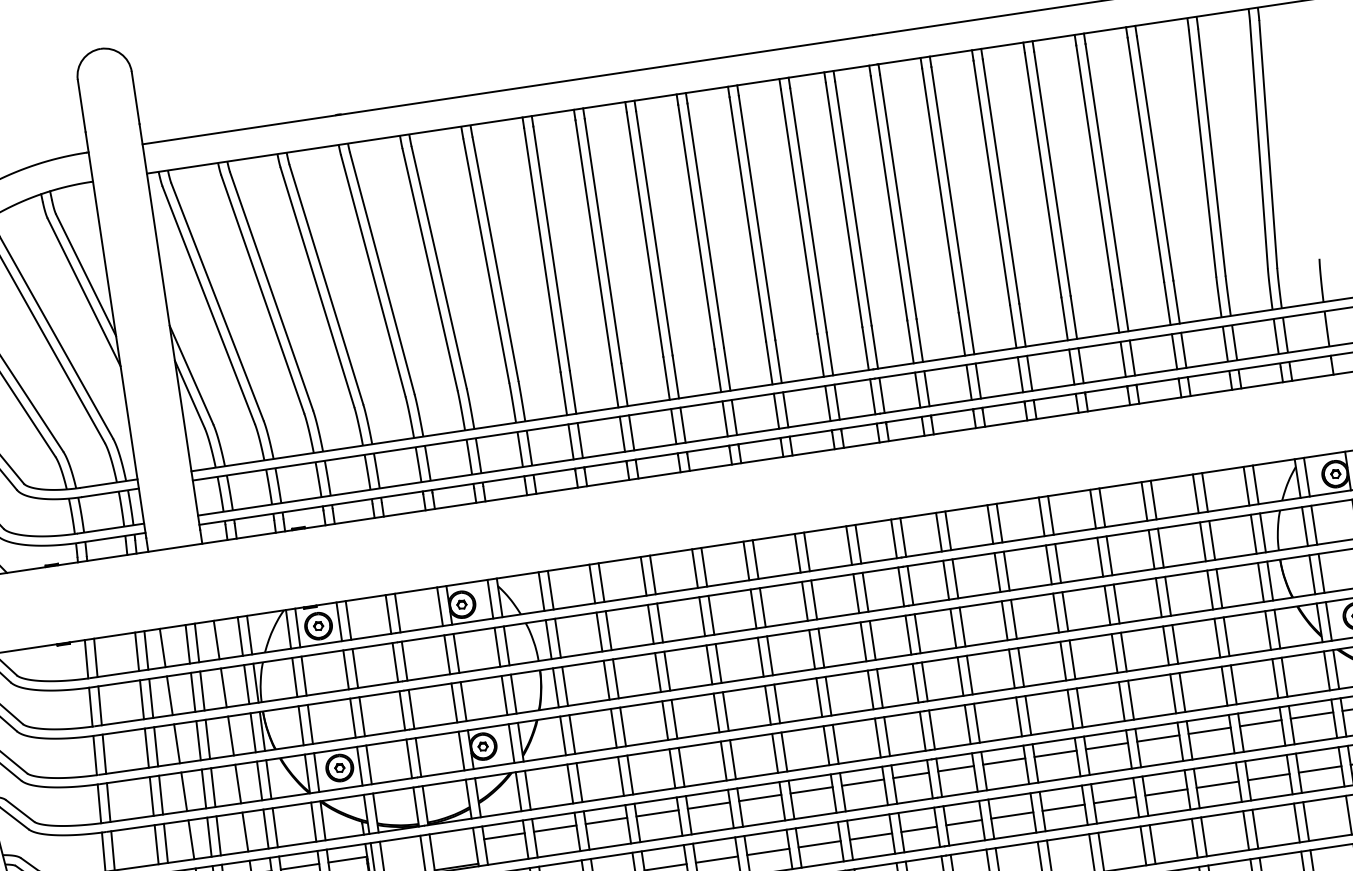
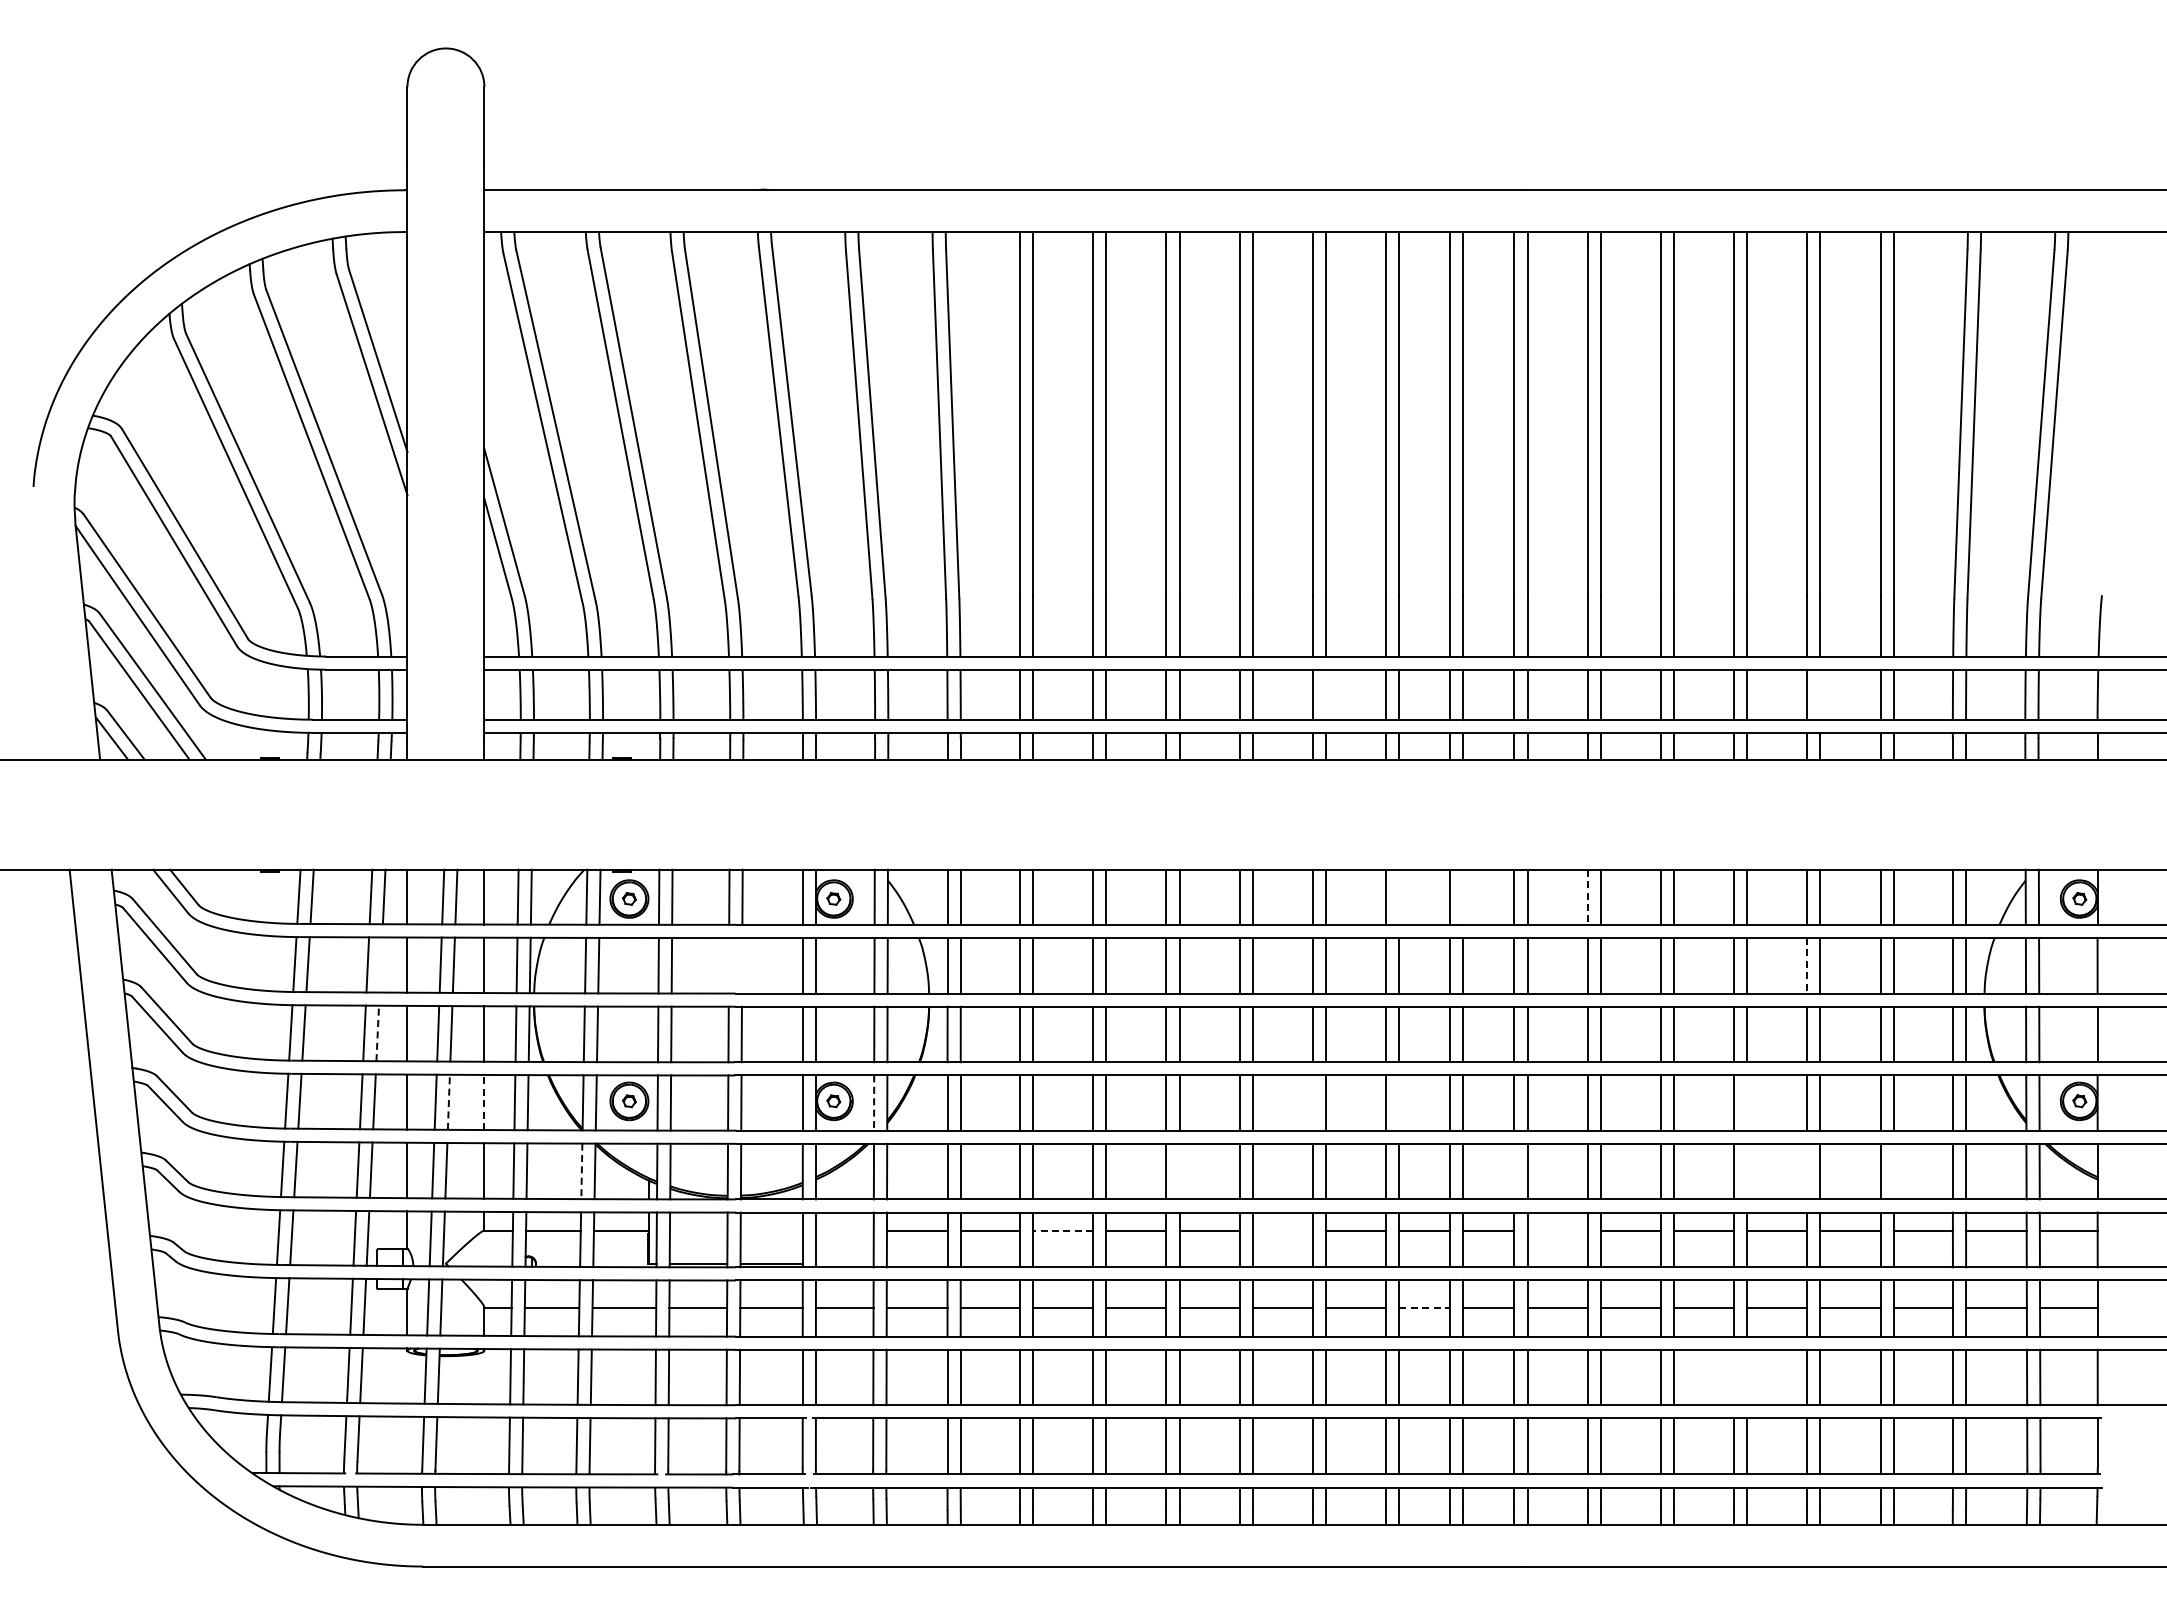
line: (1132, 357) -> (1820, 694), removed
line: (786, 409) -> (1326, 694), removed
line: (990, 524) -> (1587, 897), solid -> dashed
line: (903, 536) -> (1463, 896), removed
line: (858, 543) -> (1399, 896), removed
line: (1151, 549) -> (1807, 965), solid -> dashed
line: (1124, 651) -> (1747, 1102), removed
line: (404, 660) -> (742, 965), removed
line: (395, 662) -> (728, 965), removed
line: (1233, 684) -> (1893, 1171), removed
line: (879, 688) -> (1399, 1102), removed
line: (1173, 693) -> (1807, 1171), removed
line: (818, 697) -> (1312, 1102), removed
line: (150, 698) -> (380, 964), removed
line: (1131, 700) -> (1747, 1171), removed
line: (967, 724) -> (1514, 1171), removed
line: (511, 743) -> (874, 1103), solid -> dashed
line: (156, 746) -> (377, 1033), solid -> dashed
line: (732, 759) -> (1179, 1171), removed
line: (1004, 761) -> (1557, 1230), removed
line: (238, 784) -> (484, 1102), solid -> dashed
line: (213, 787) -> (448, 1102), solid -> dashed
line: (811, 790) -> (1282, 1230), removed
line: (657, 813) -> (1062, 1230), solid -> dashed
line: (313, 822) -> (581, 1171), solid -> dashed
line: (919, 829) -> (1425, 1307), solid -> dashed
line: (504, 836) -> (844, 1230), removed
line: (1152, 844) -> (1747, 1377), removed
line: (1143, 845) -> (1734, 1377), removed

